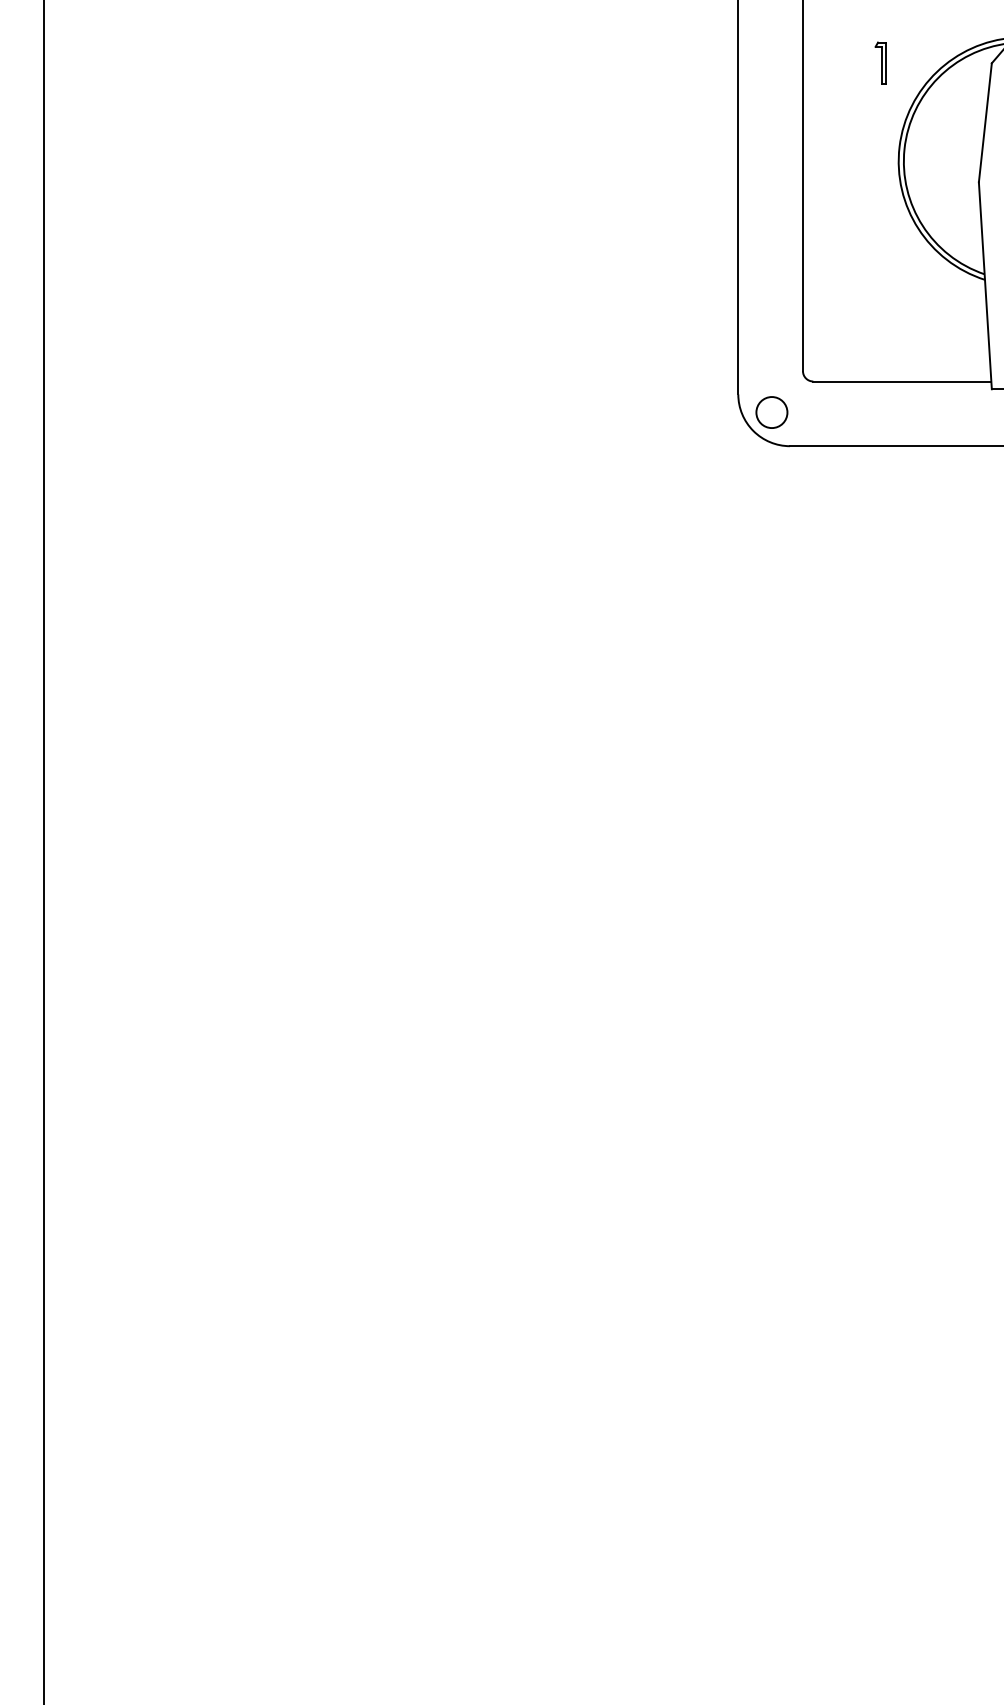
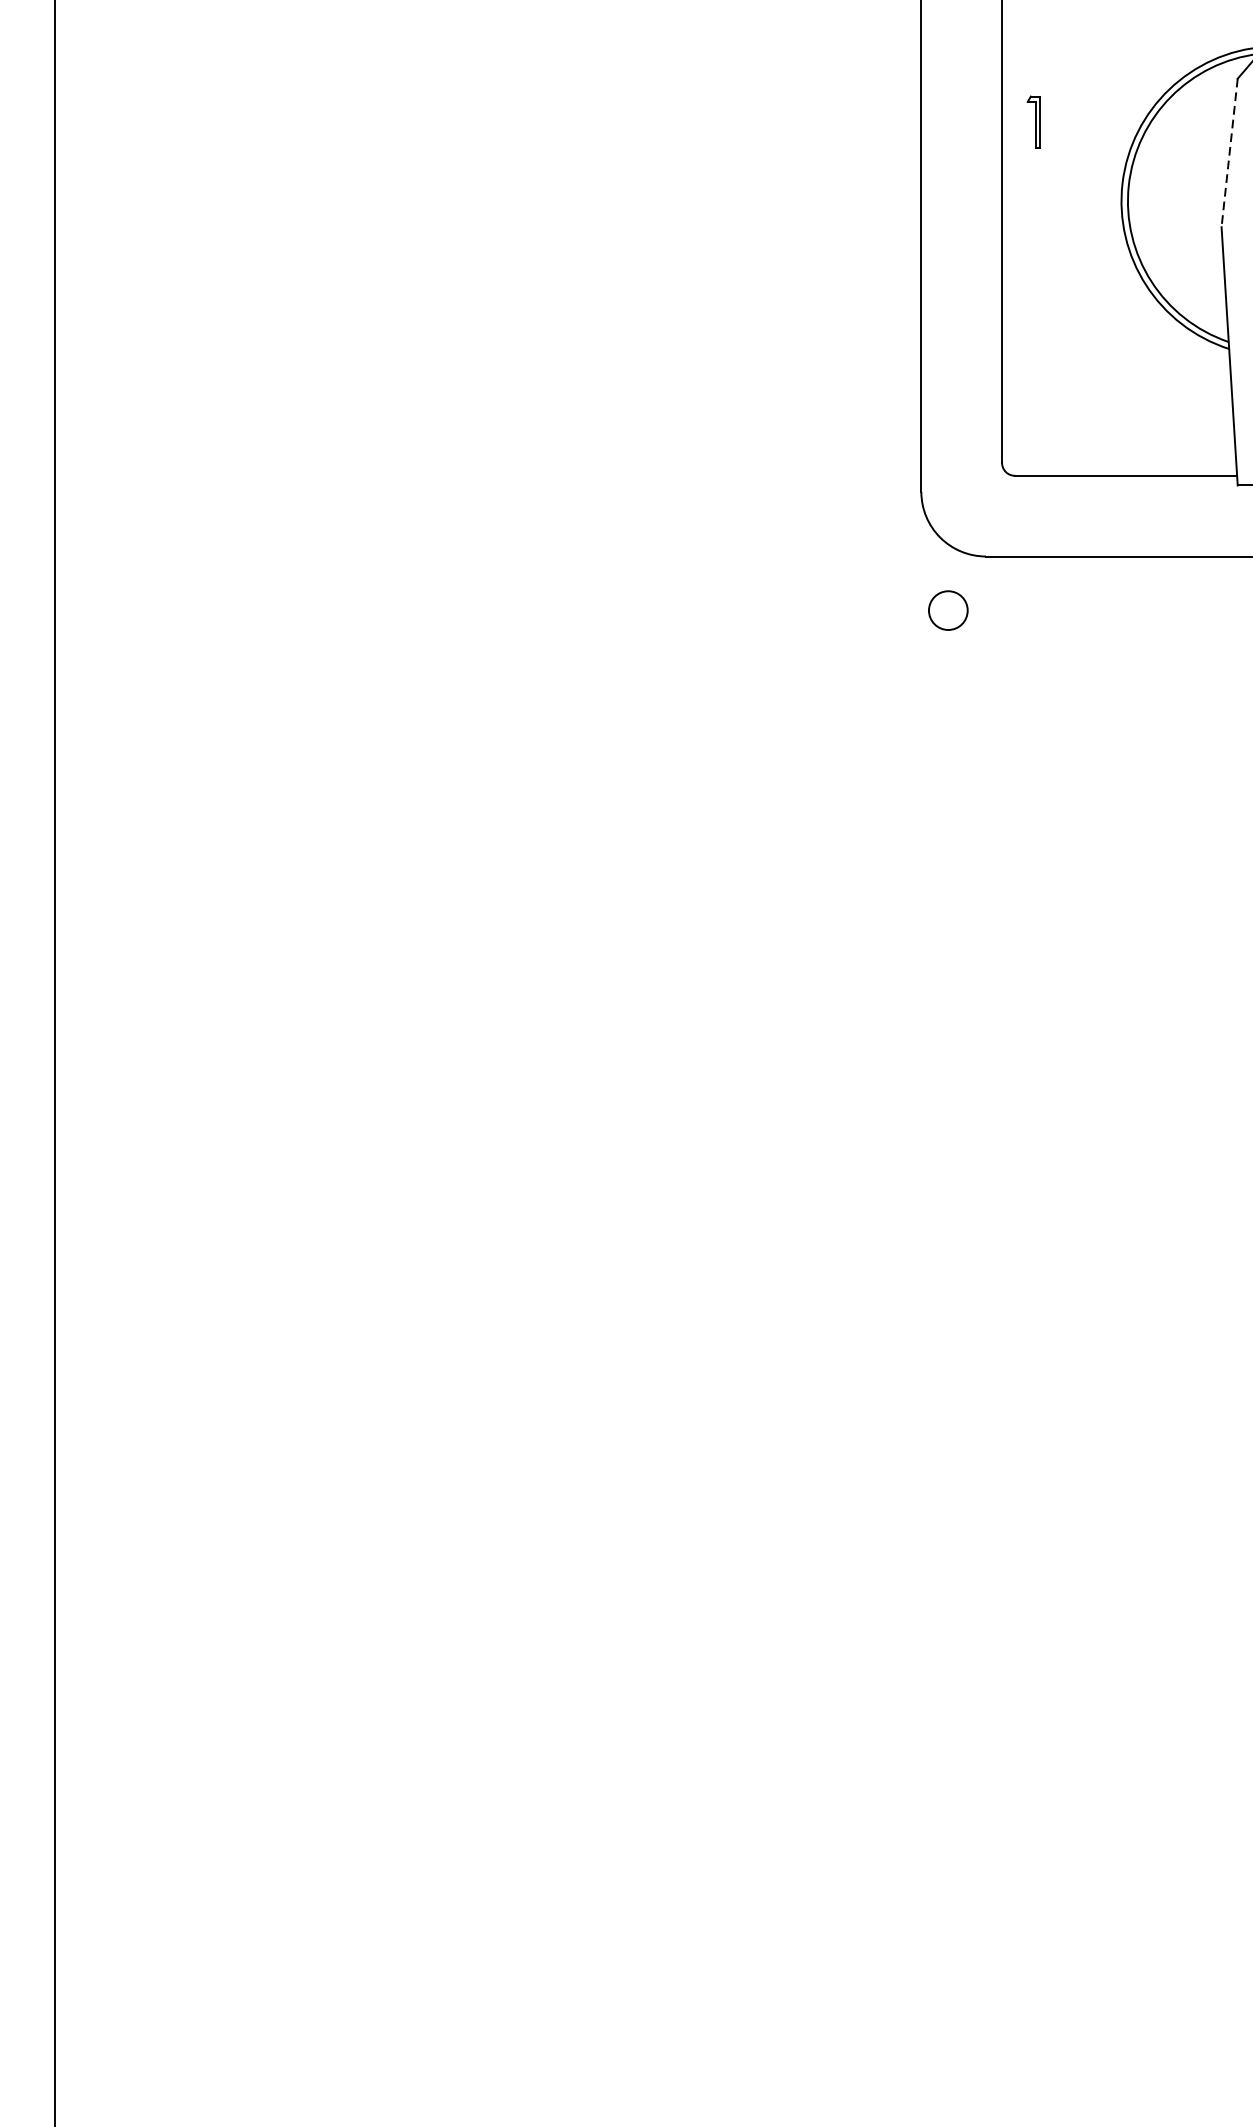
part: (880, 62) -> (1033, 121), moved
line: (985, 122) -> (1229, 152), solid -> dashed
circle: (771, 412) -> (947, 610), moved

